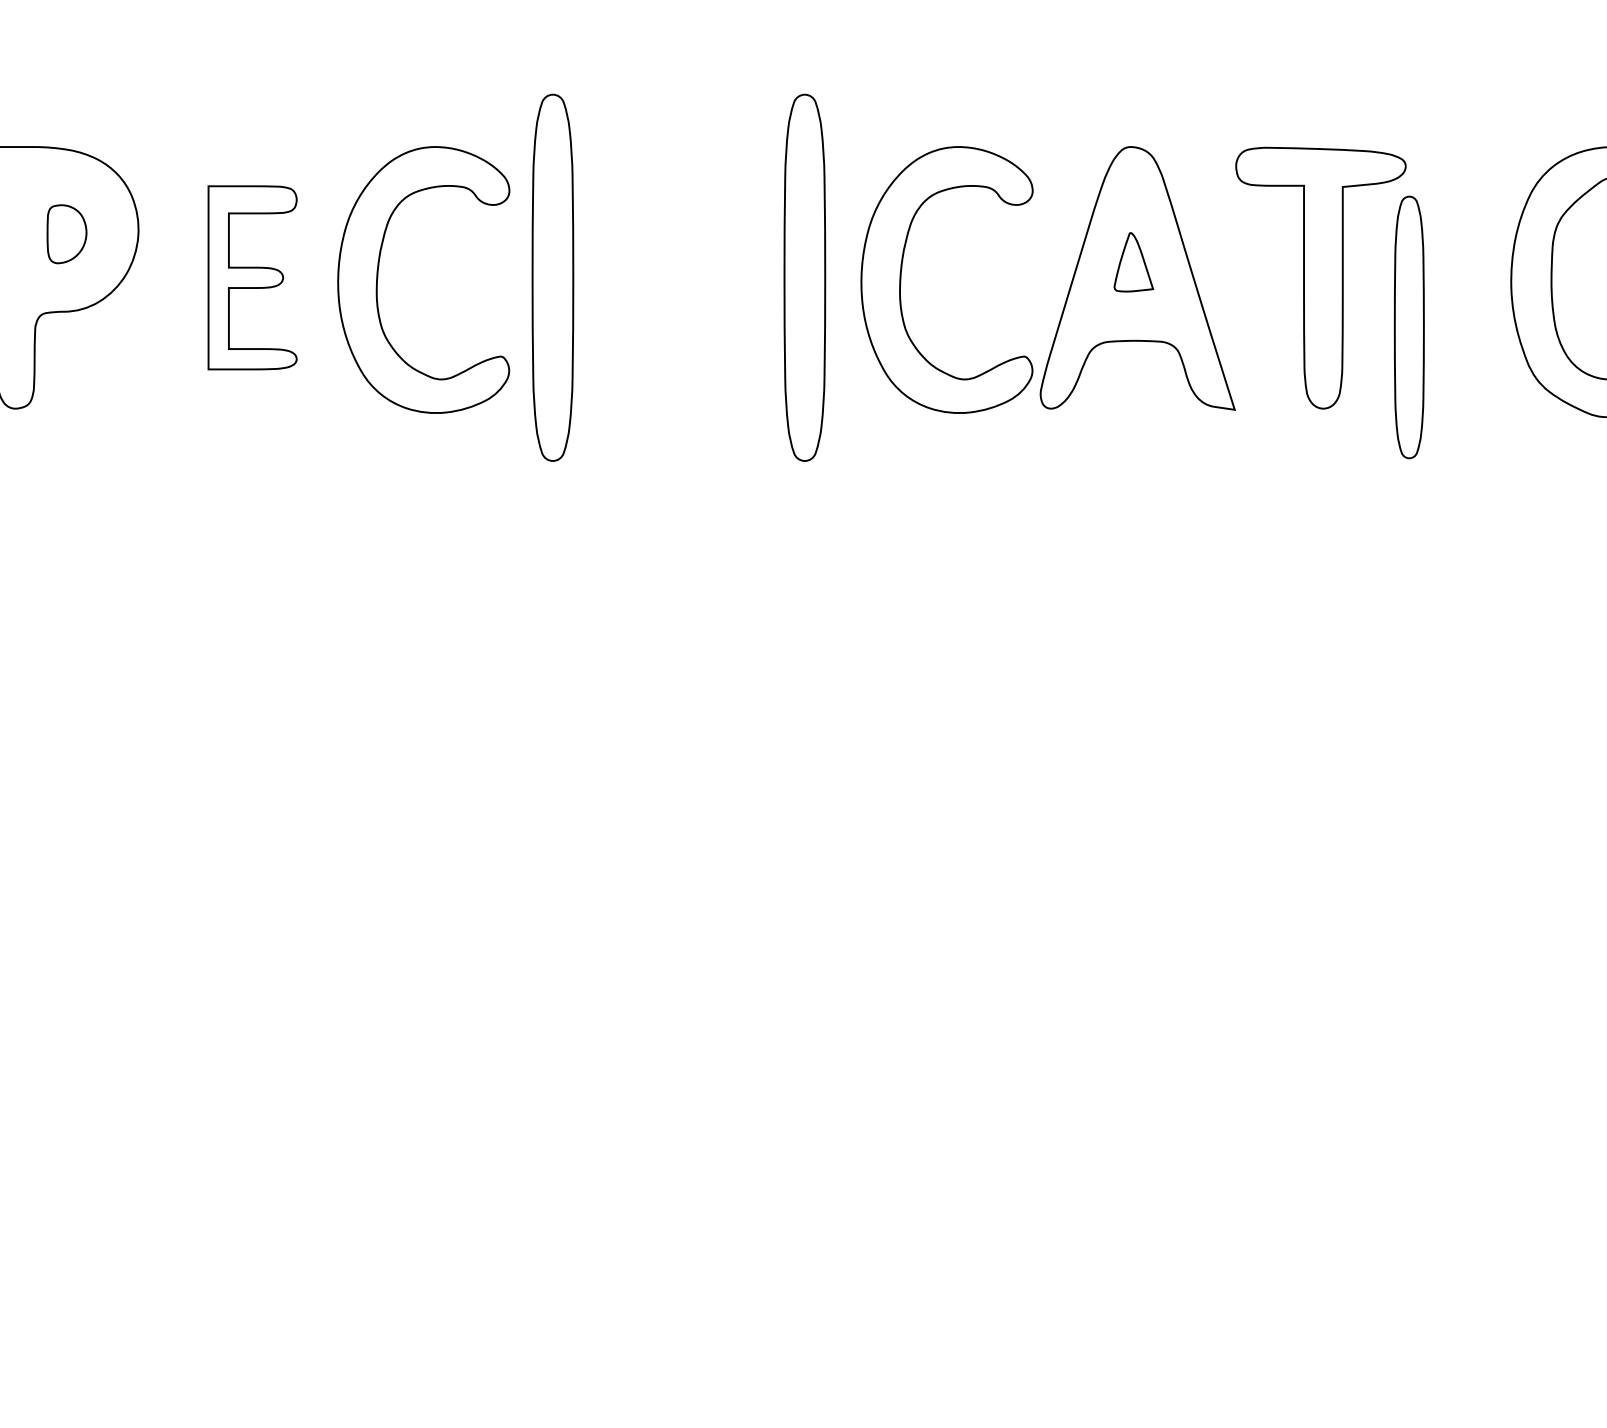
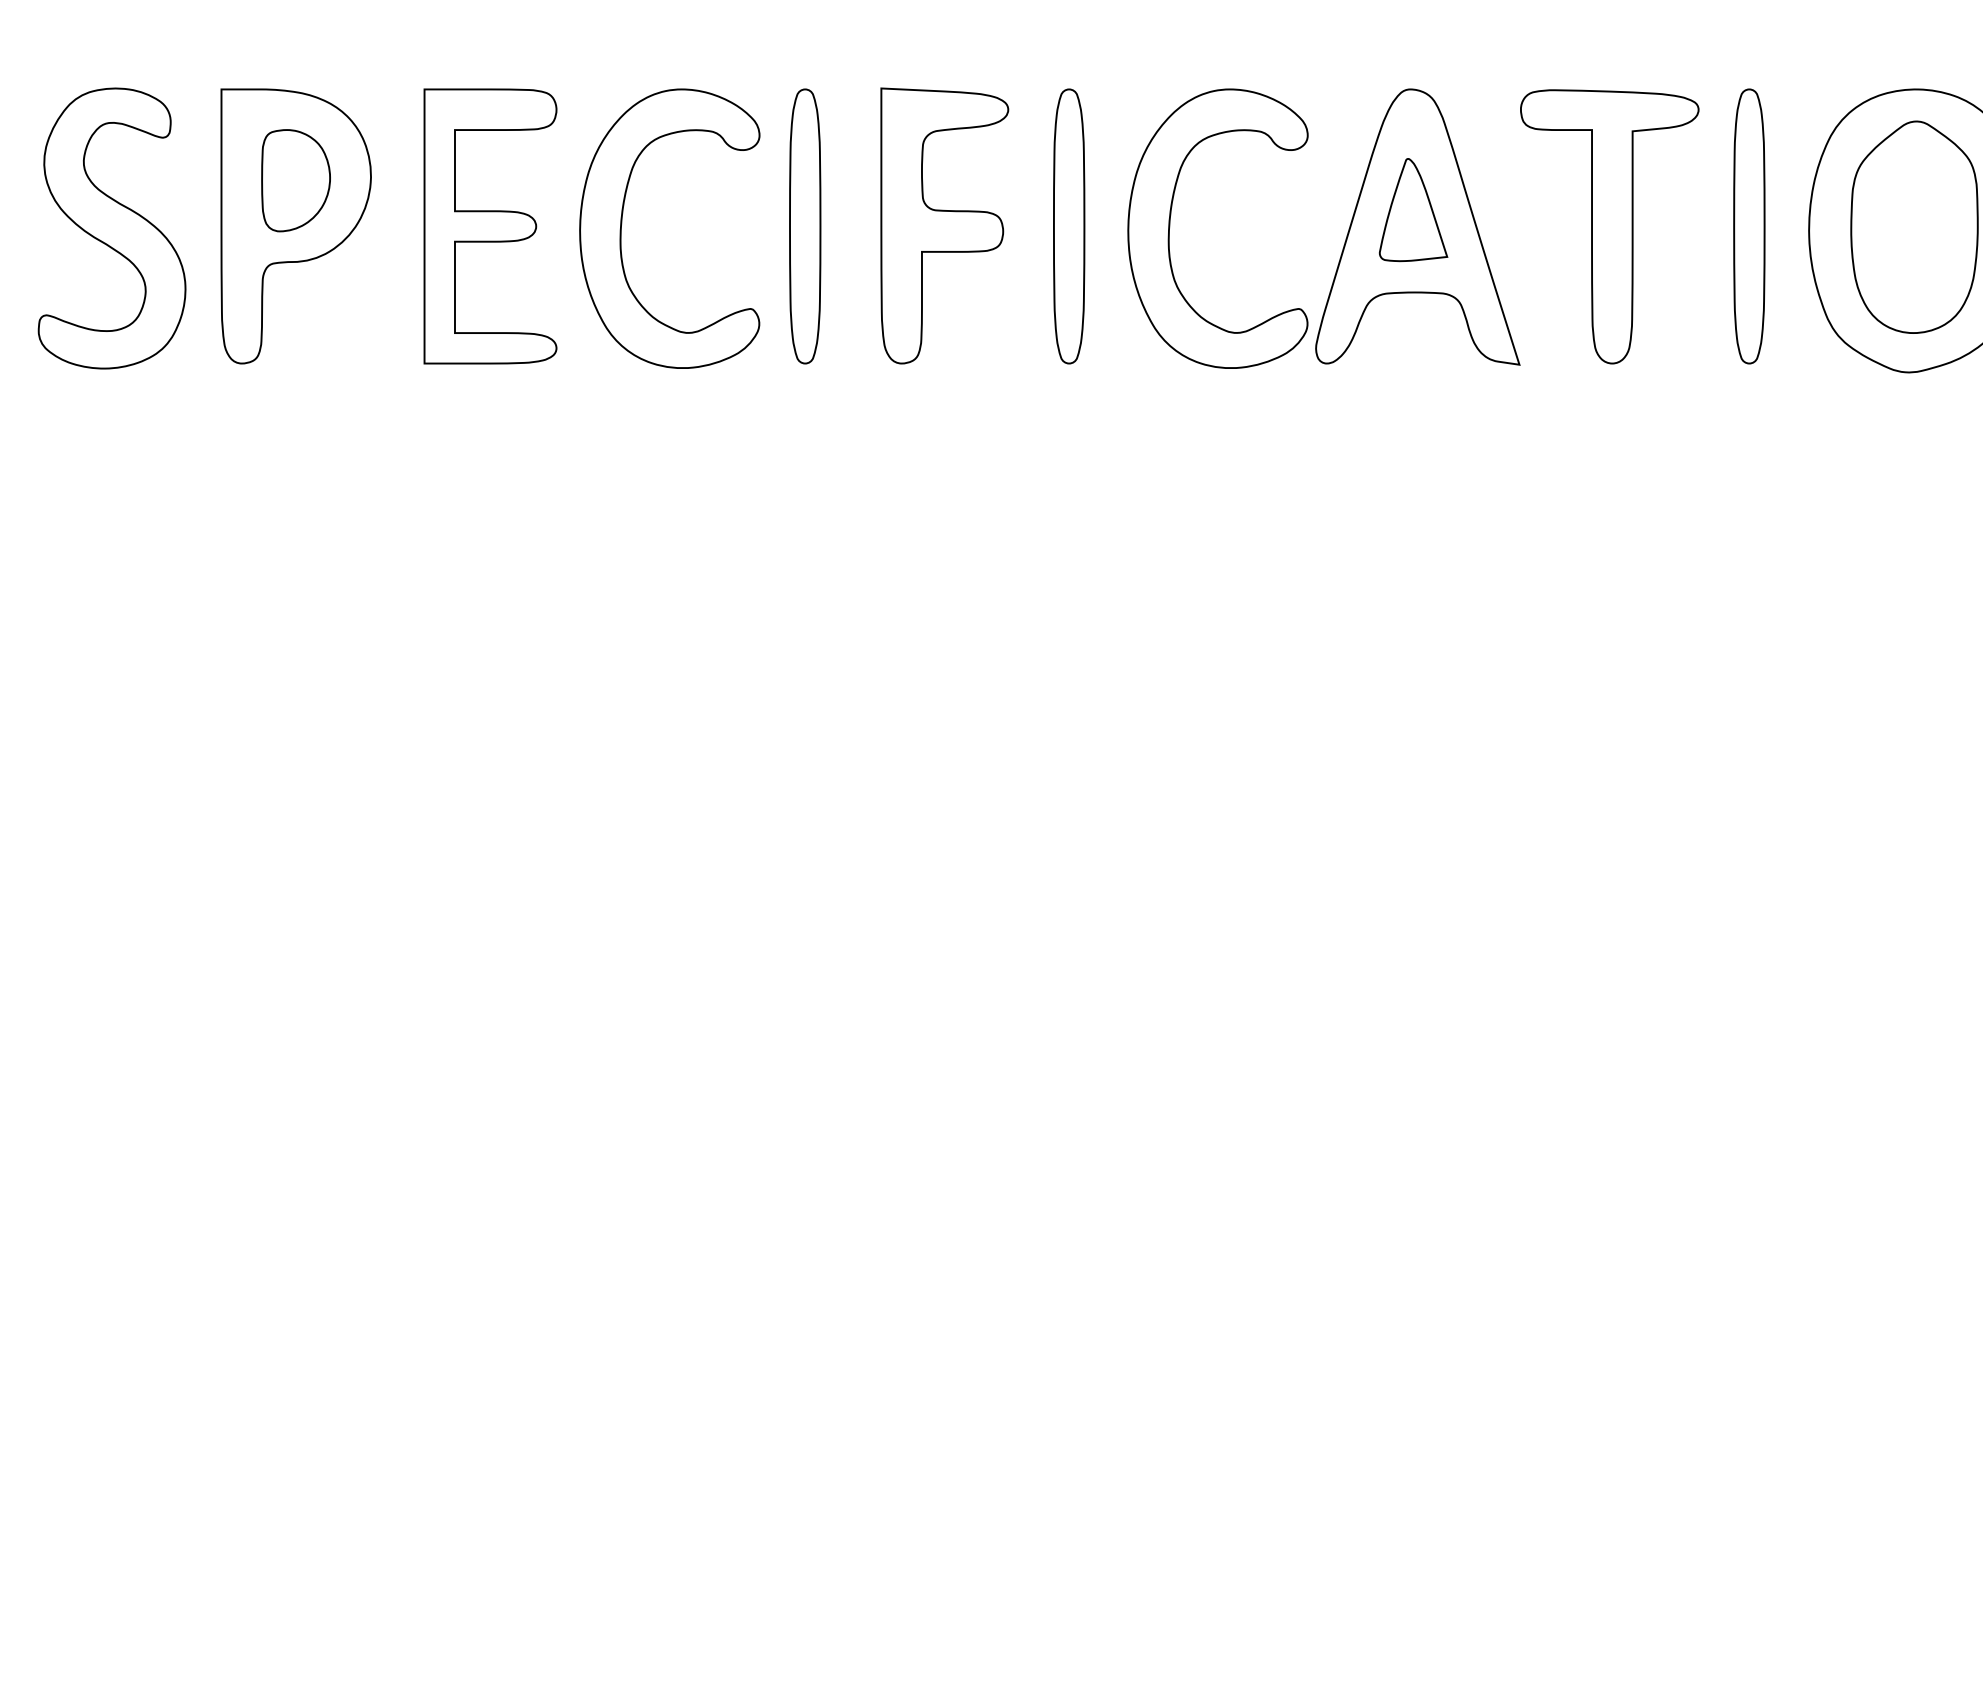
part: (66, 233) -> (295, 180), size x1.67
part: (1133, 262) -> (1413, 210), size x1.67
part: (685, 276) -> (944, 225), added
part: (252, 277) -> (490, 226), size x1.43
part: (553, 277) -> (805, 226), size x0.71
part: (805, 277) -> (1069, 226), size x0.71
part: (1409, 327) -> (1749, 226), moved

